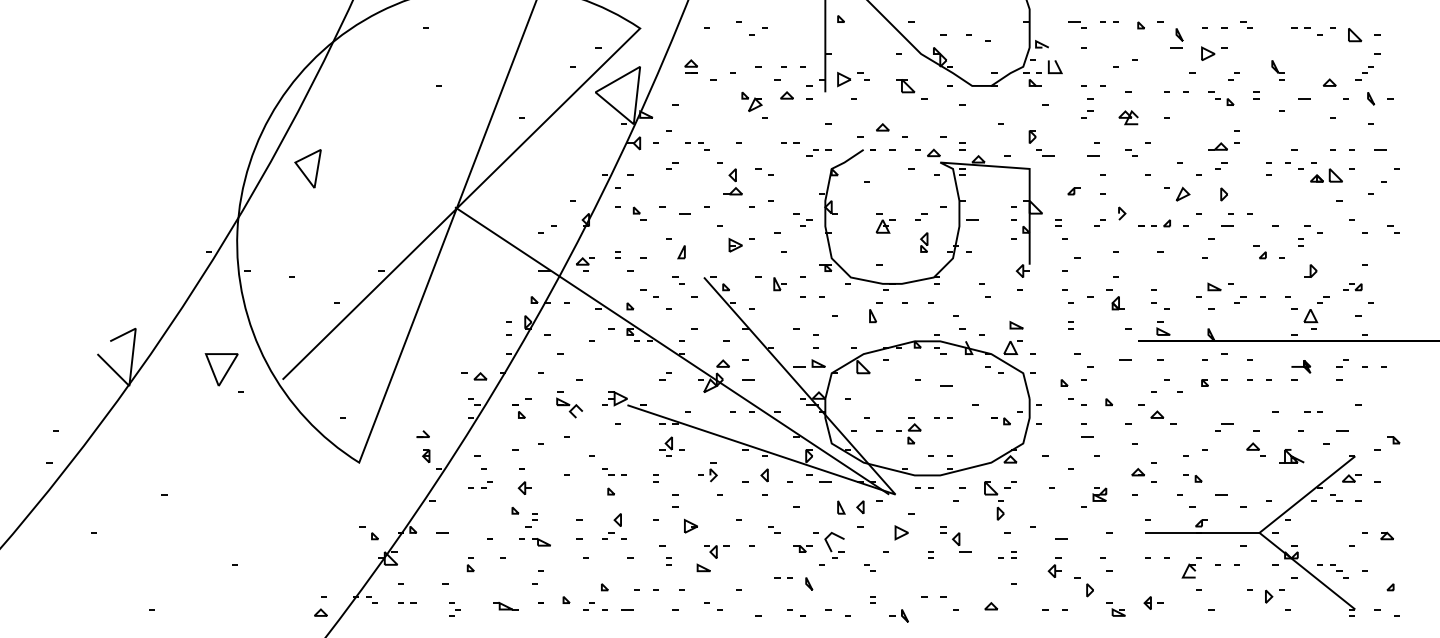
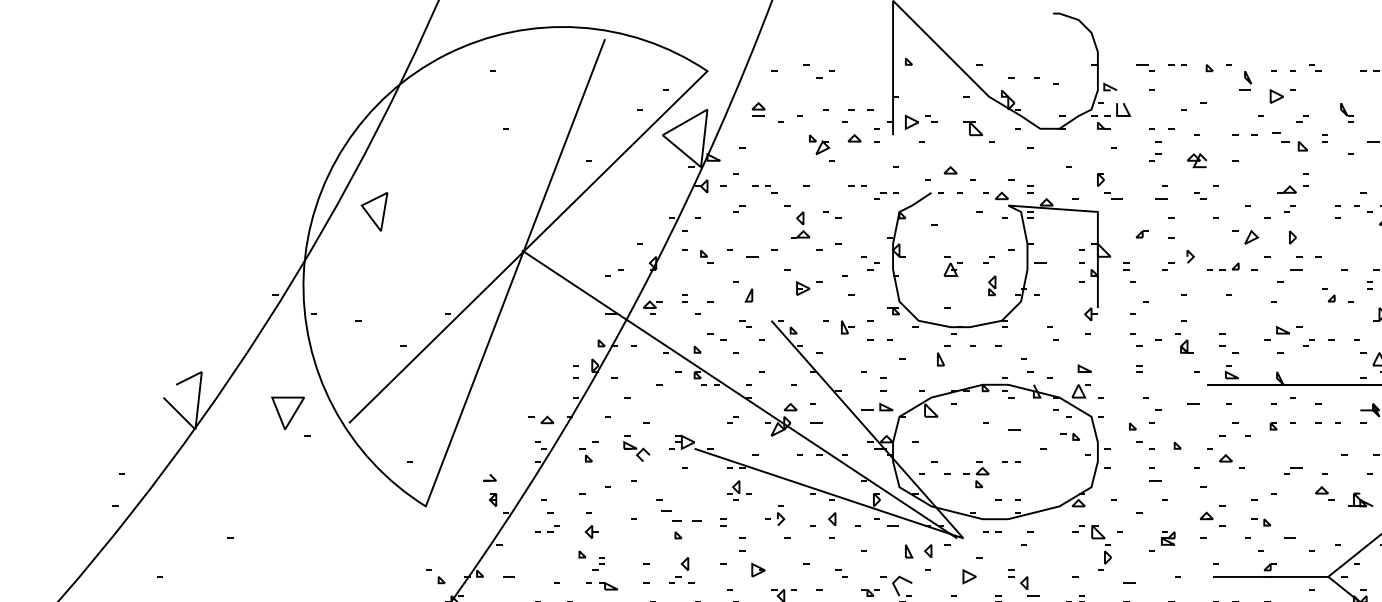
part: (1221, 98) -> (1290, 141), size x1.4
part: (1000, 421) -> (1069, 437), moved
part: (614, 471) -> (681, 515), size x1.6
part: (994, 500) -> (1101, 544), moved

